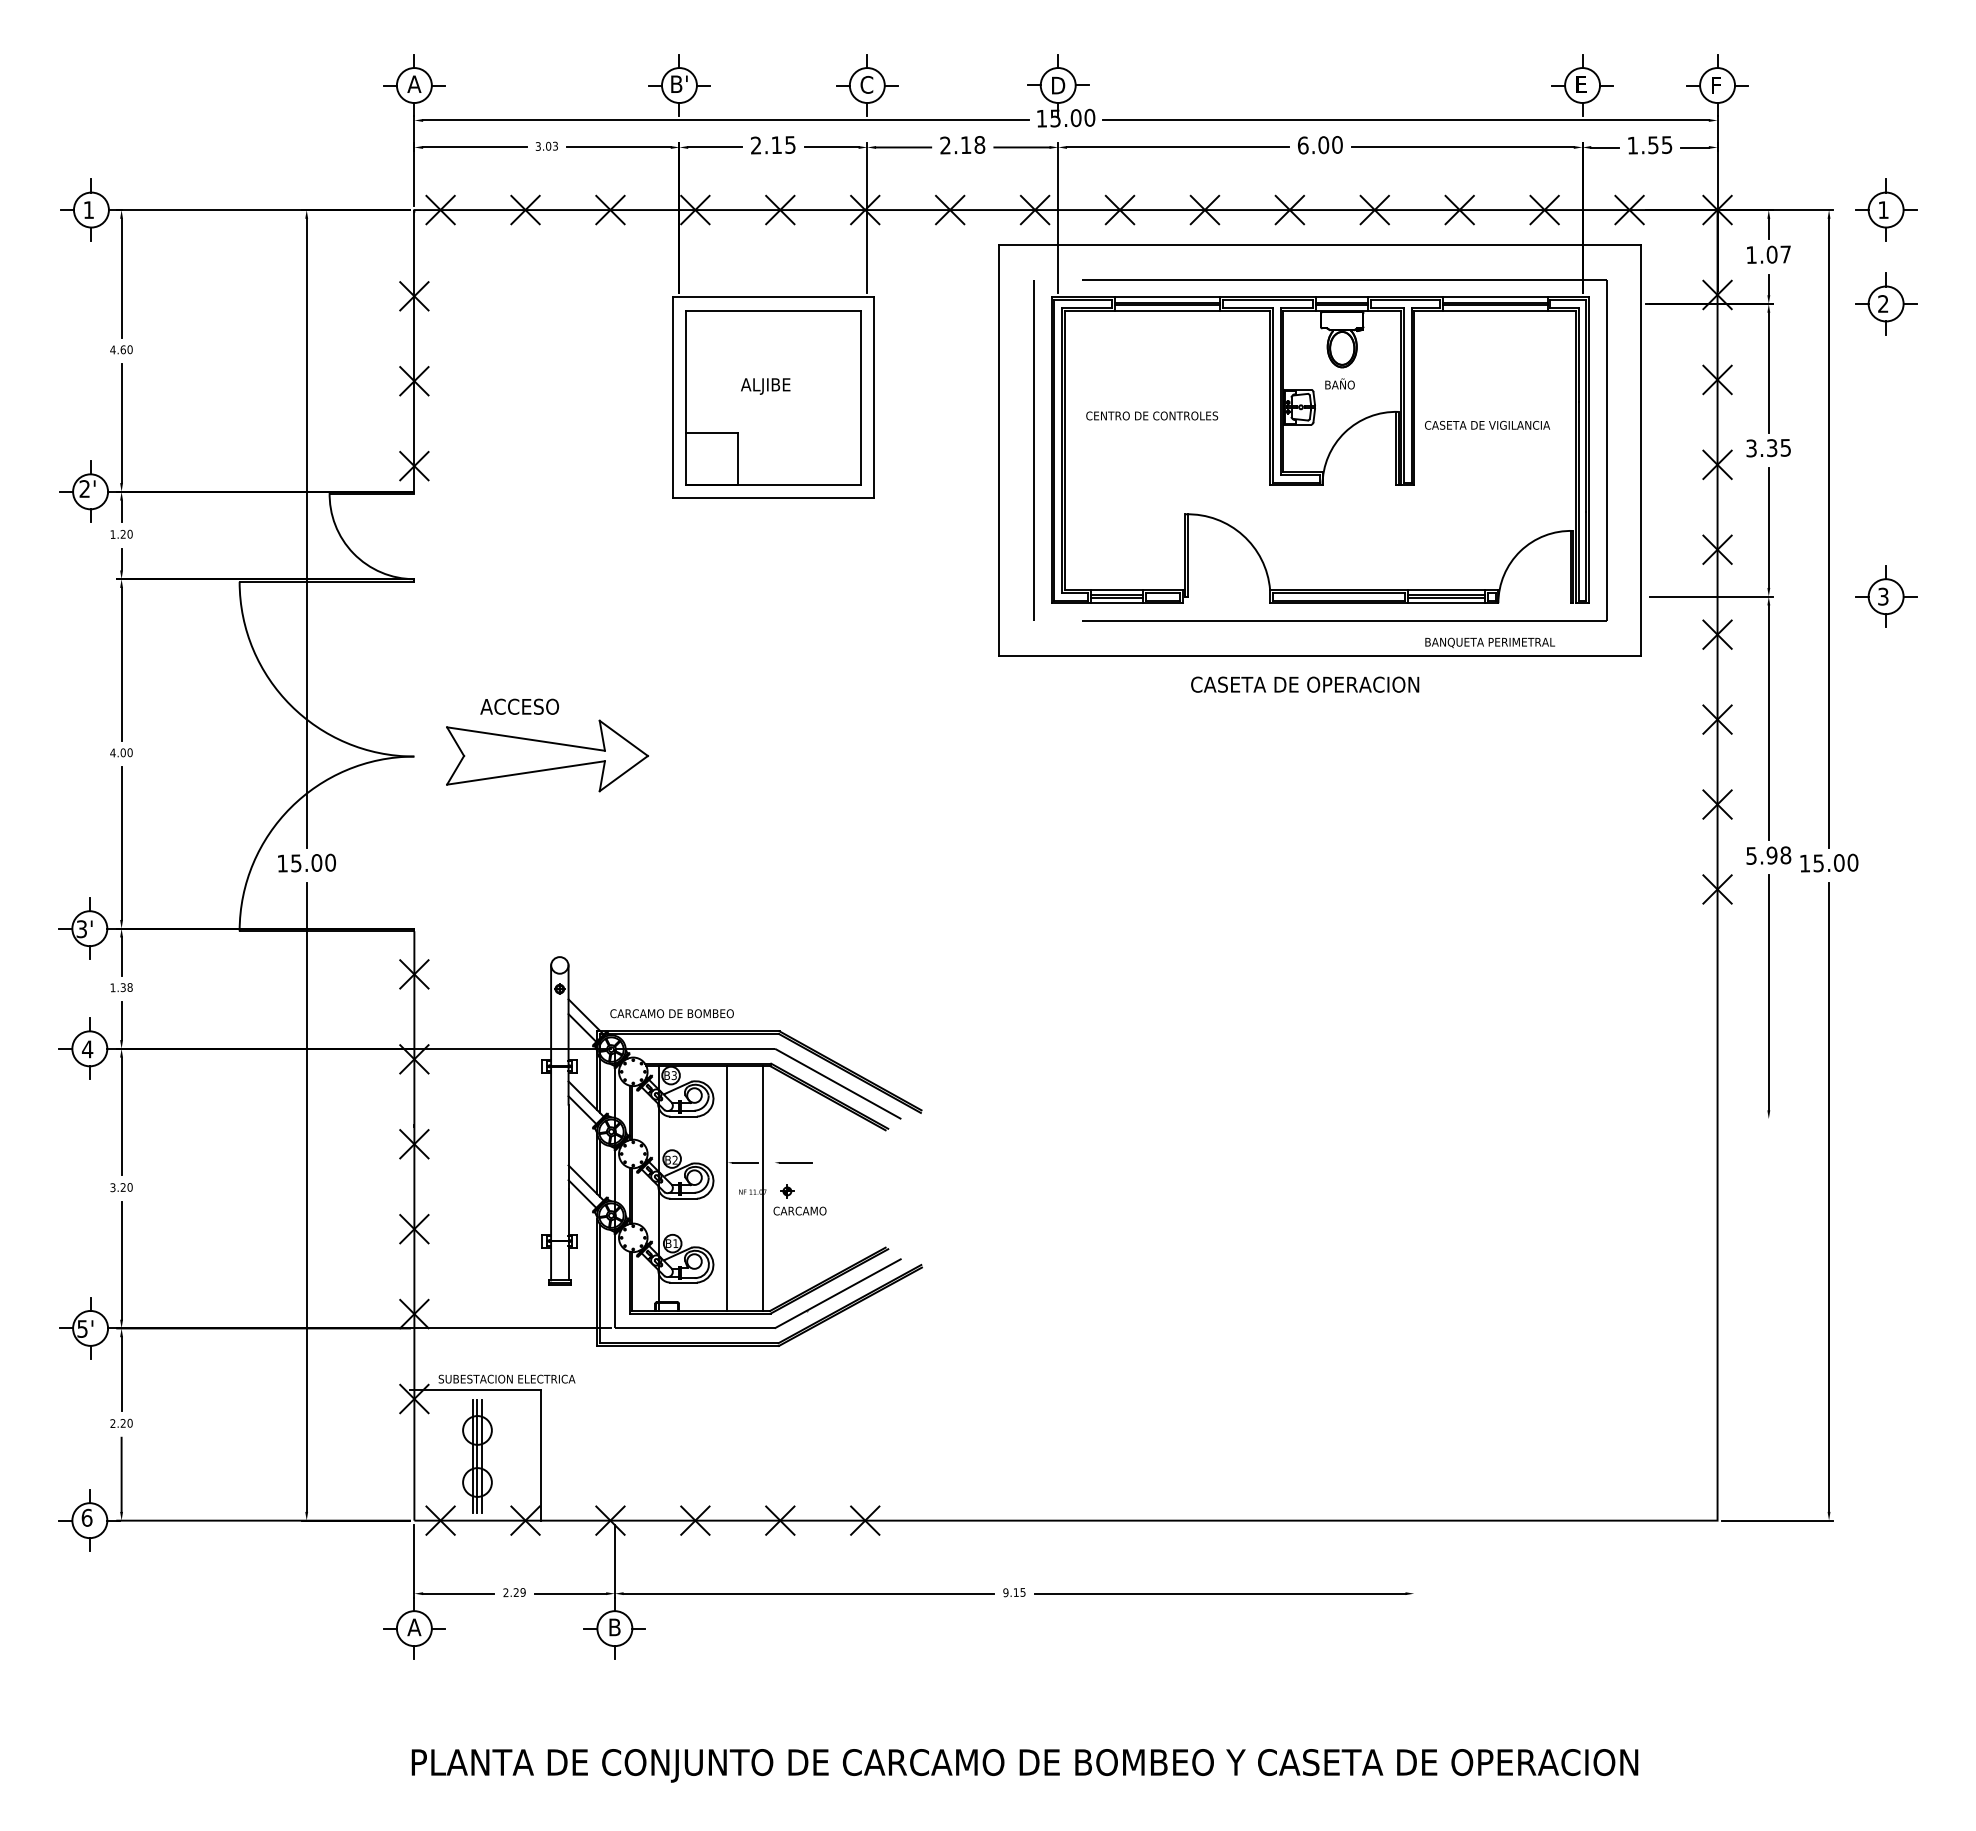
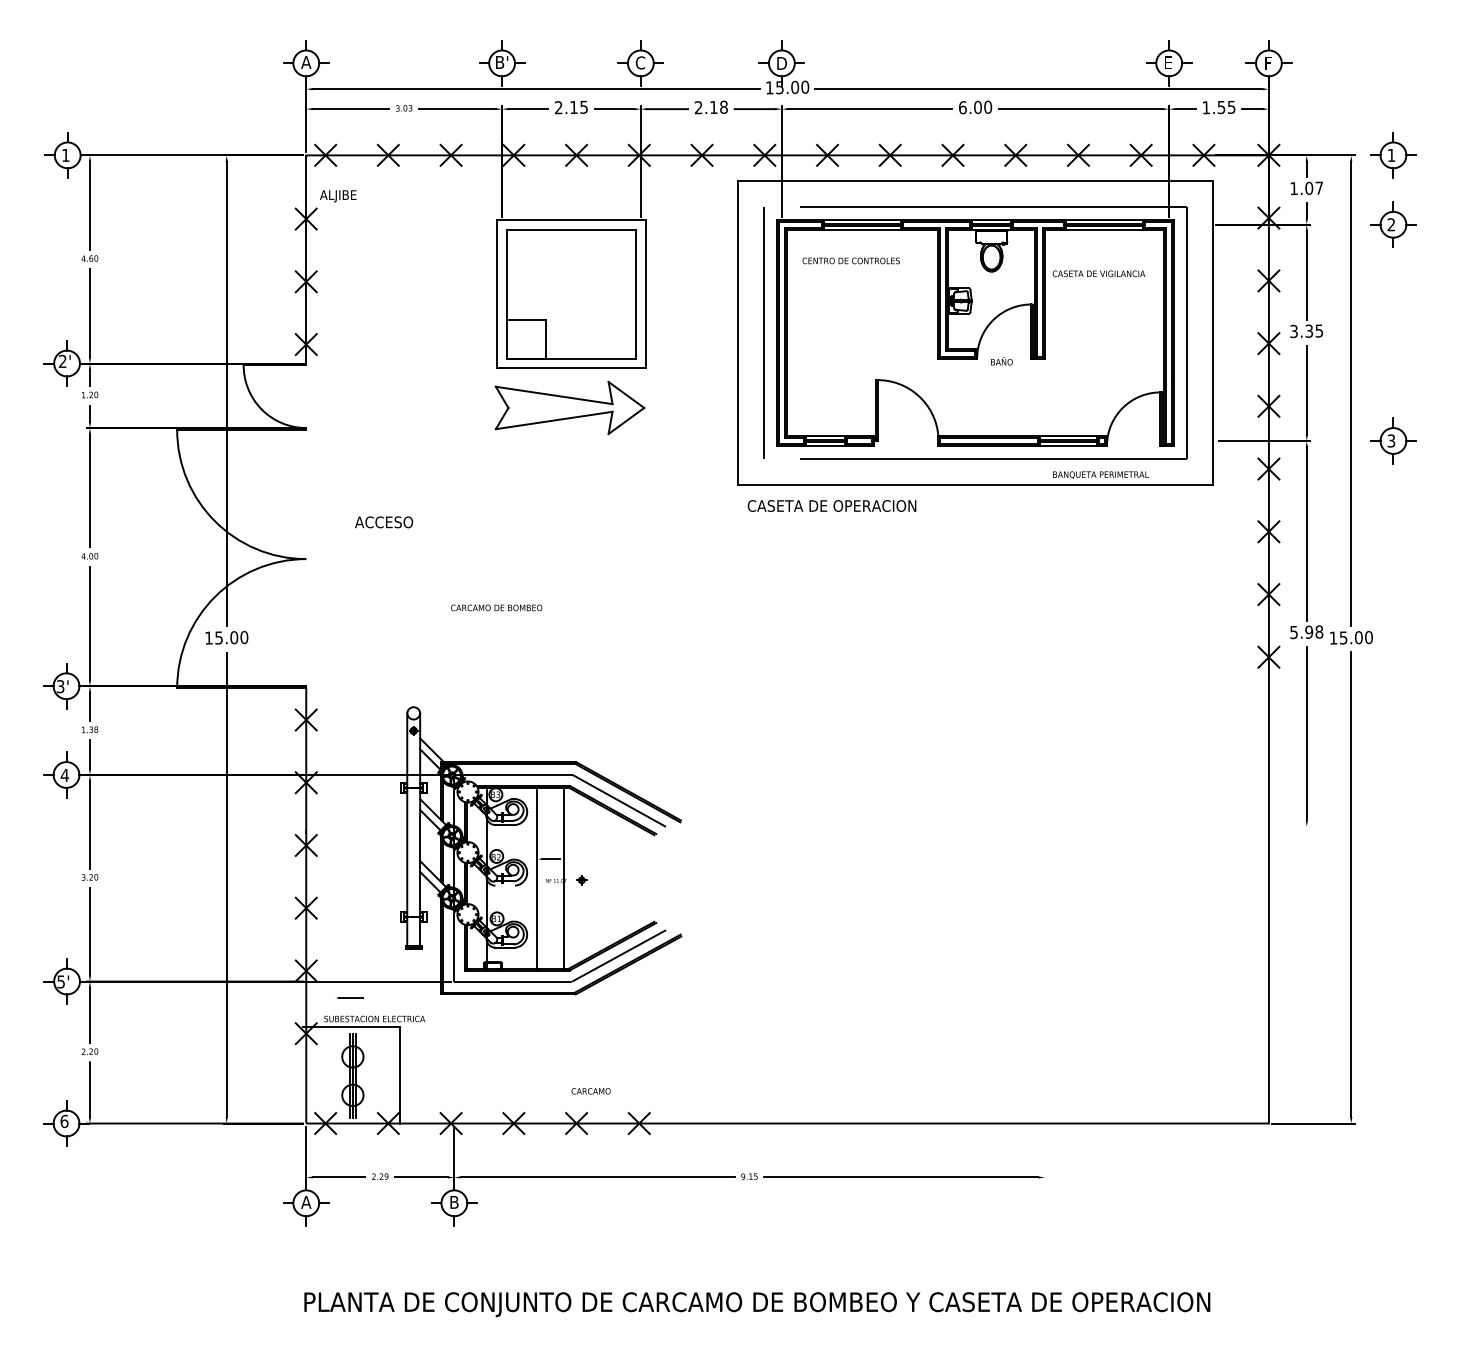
text: (1339, 383) -> (1001, 361), moved
text: (765, 386) -> (338, 196), moved
text: (1152, 415) -> (851, 260), moved
text: (1487, 424) -> (1098, 273), moved
text: (1305, 684) -> (832, 505), moved
part: (547, 755) -> (570, 407), moved
text: (671, 1013) -> (496, 607), moved
line: (793, 1162) -> (349, 997), moved
line: (683, 1198) -> (505, 885), removed
text: (799, 1210) -> (590, 1090), moved

